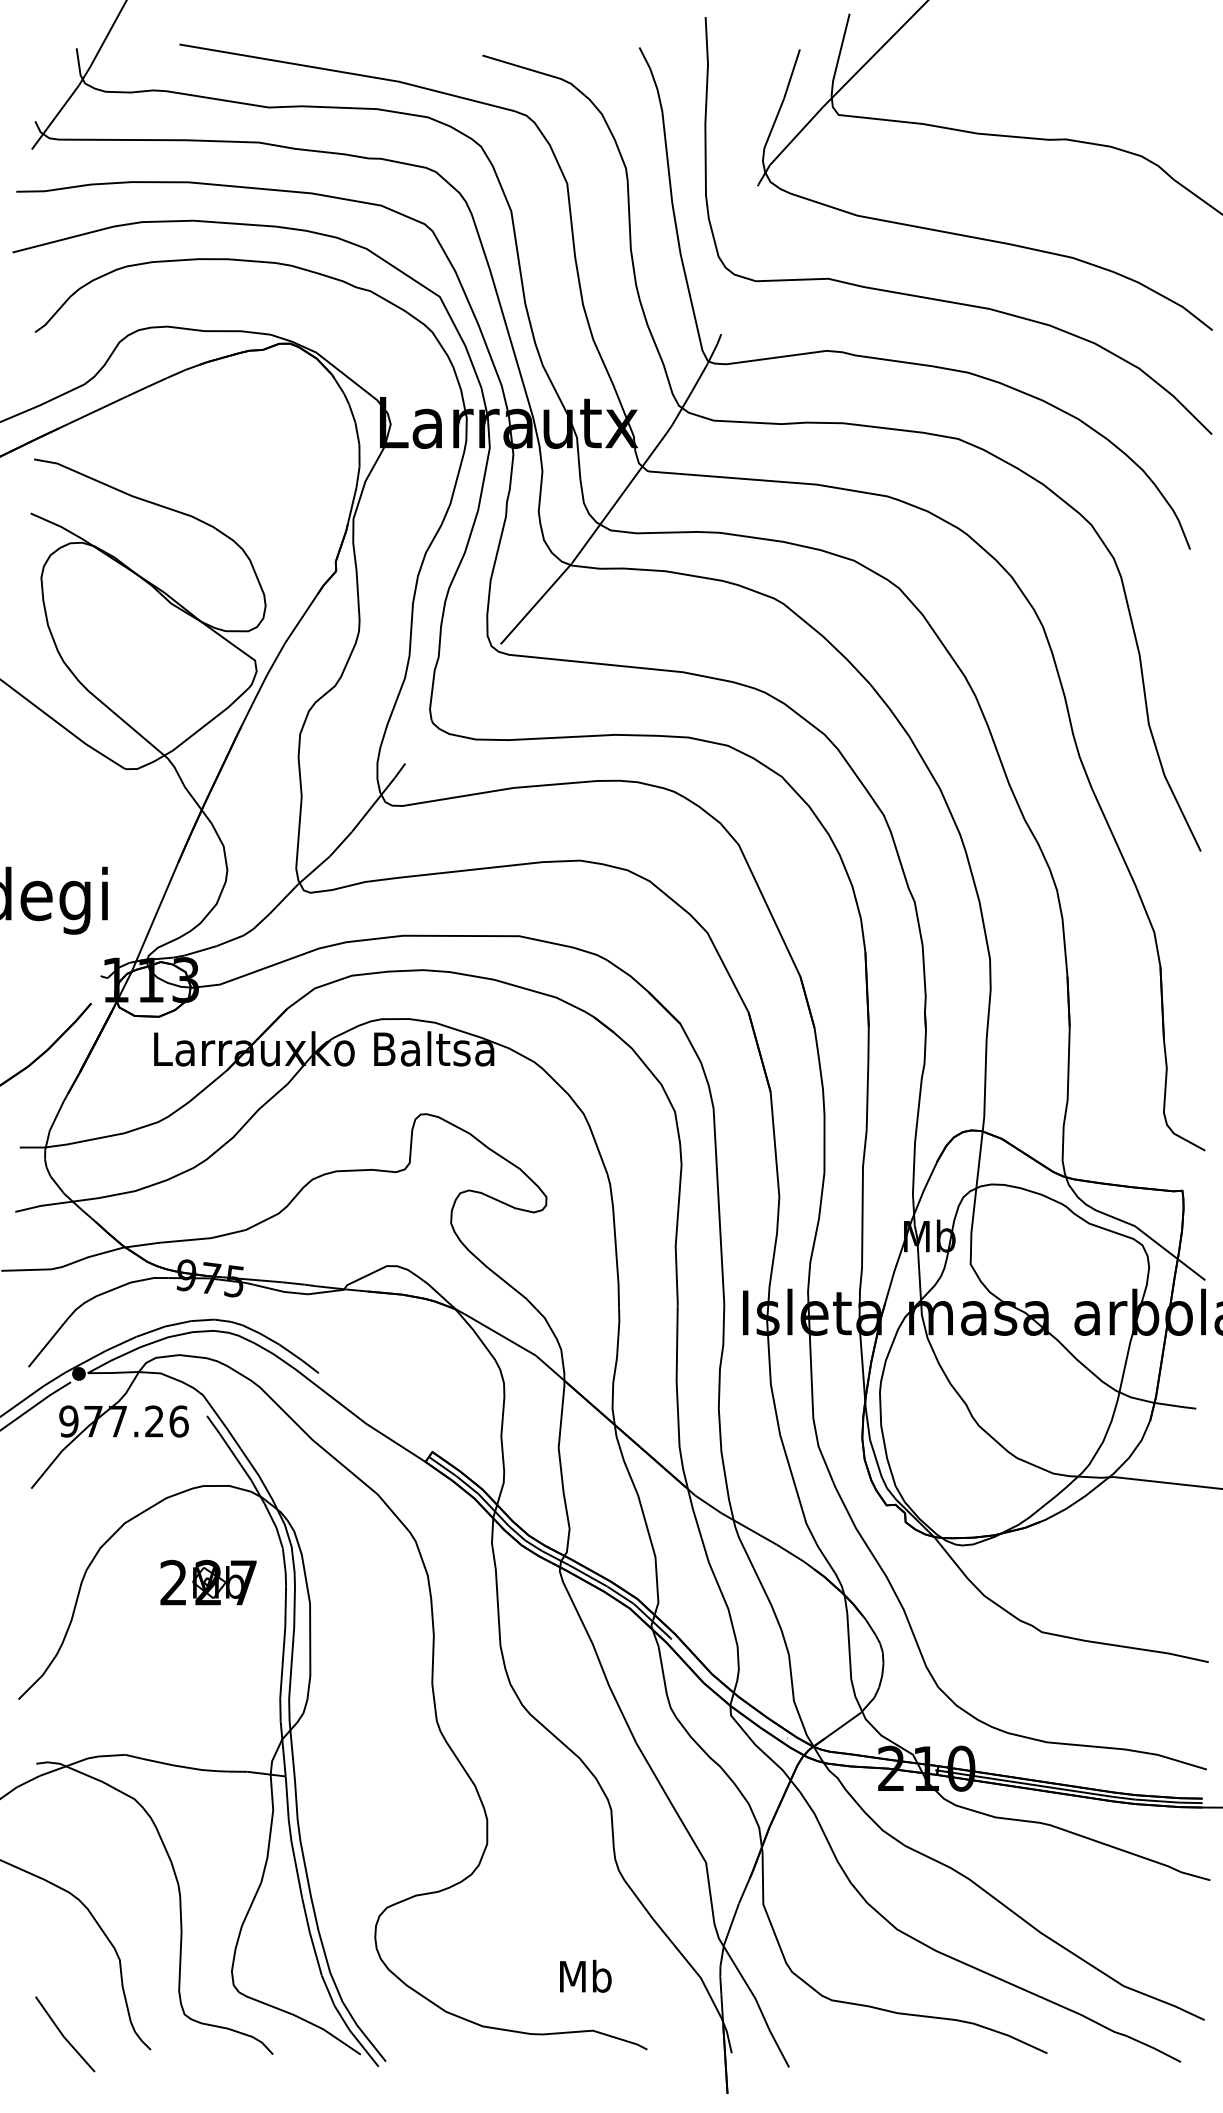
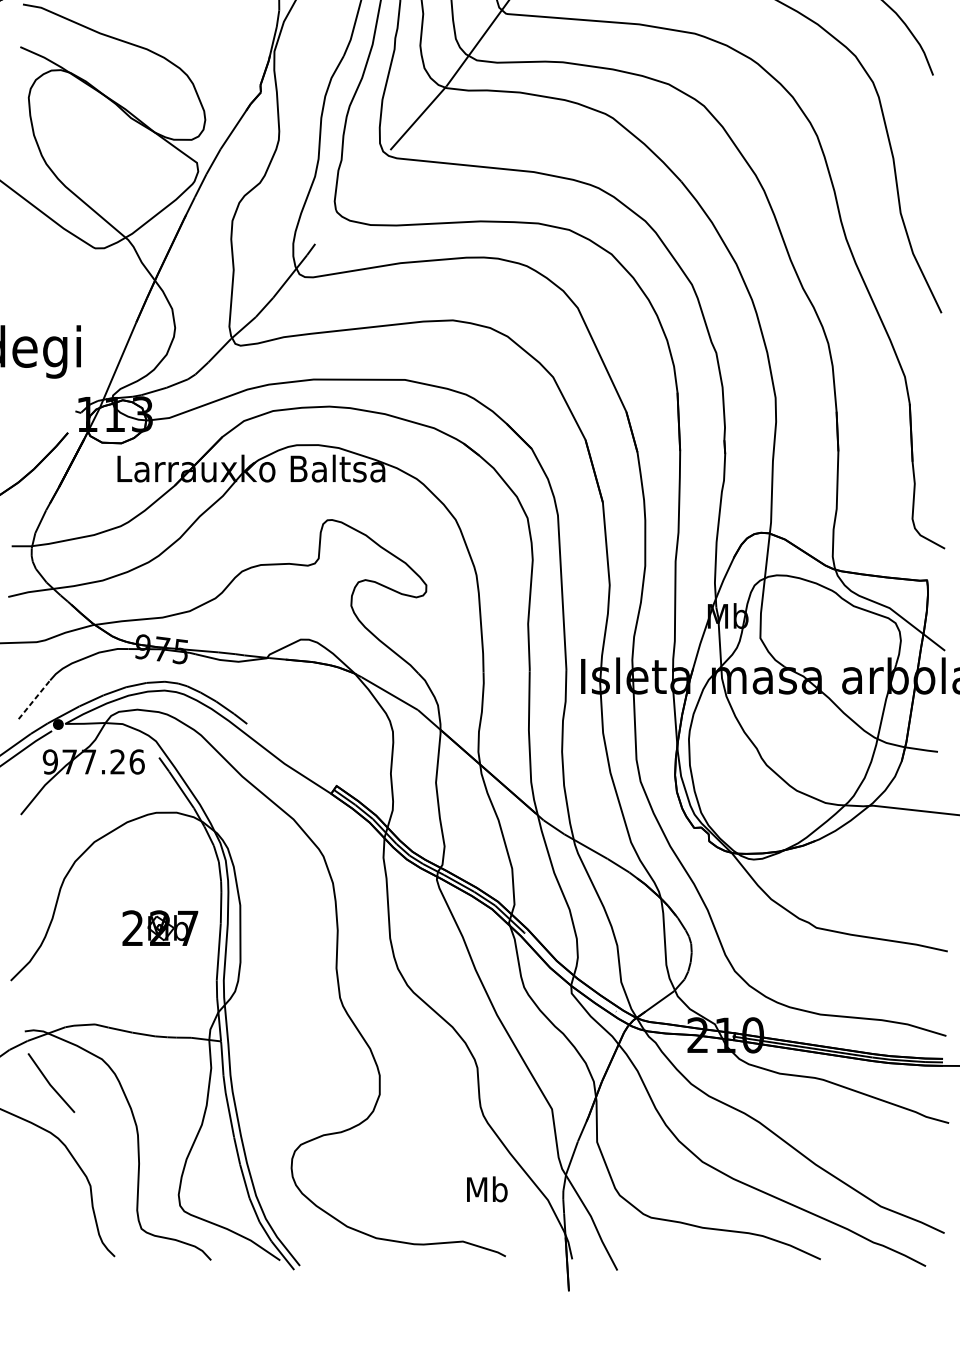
line: (49, 1341) -> (35, 698), solid -> dashed
part: (208, 1582) -> (160, 928), moved
text: (585, 1975) -> (487, 1188), moved
line: (63, 2034) -> (50, 1083), moved

